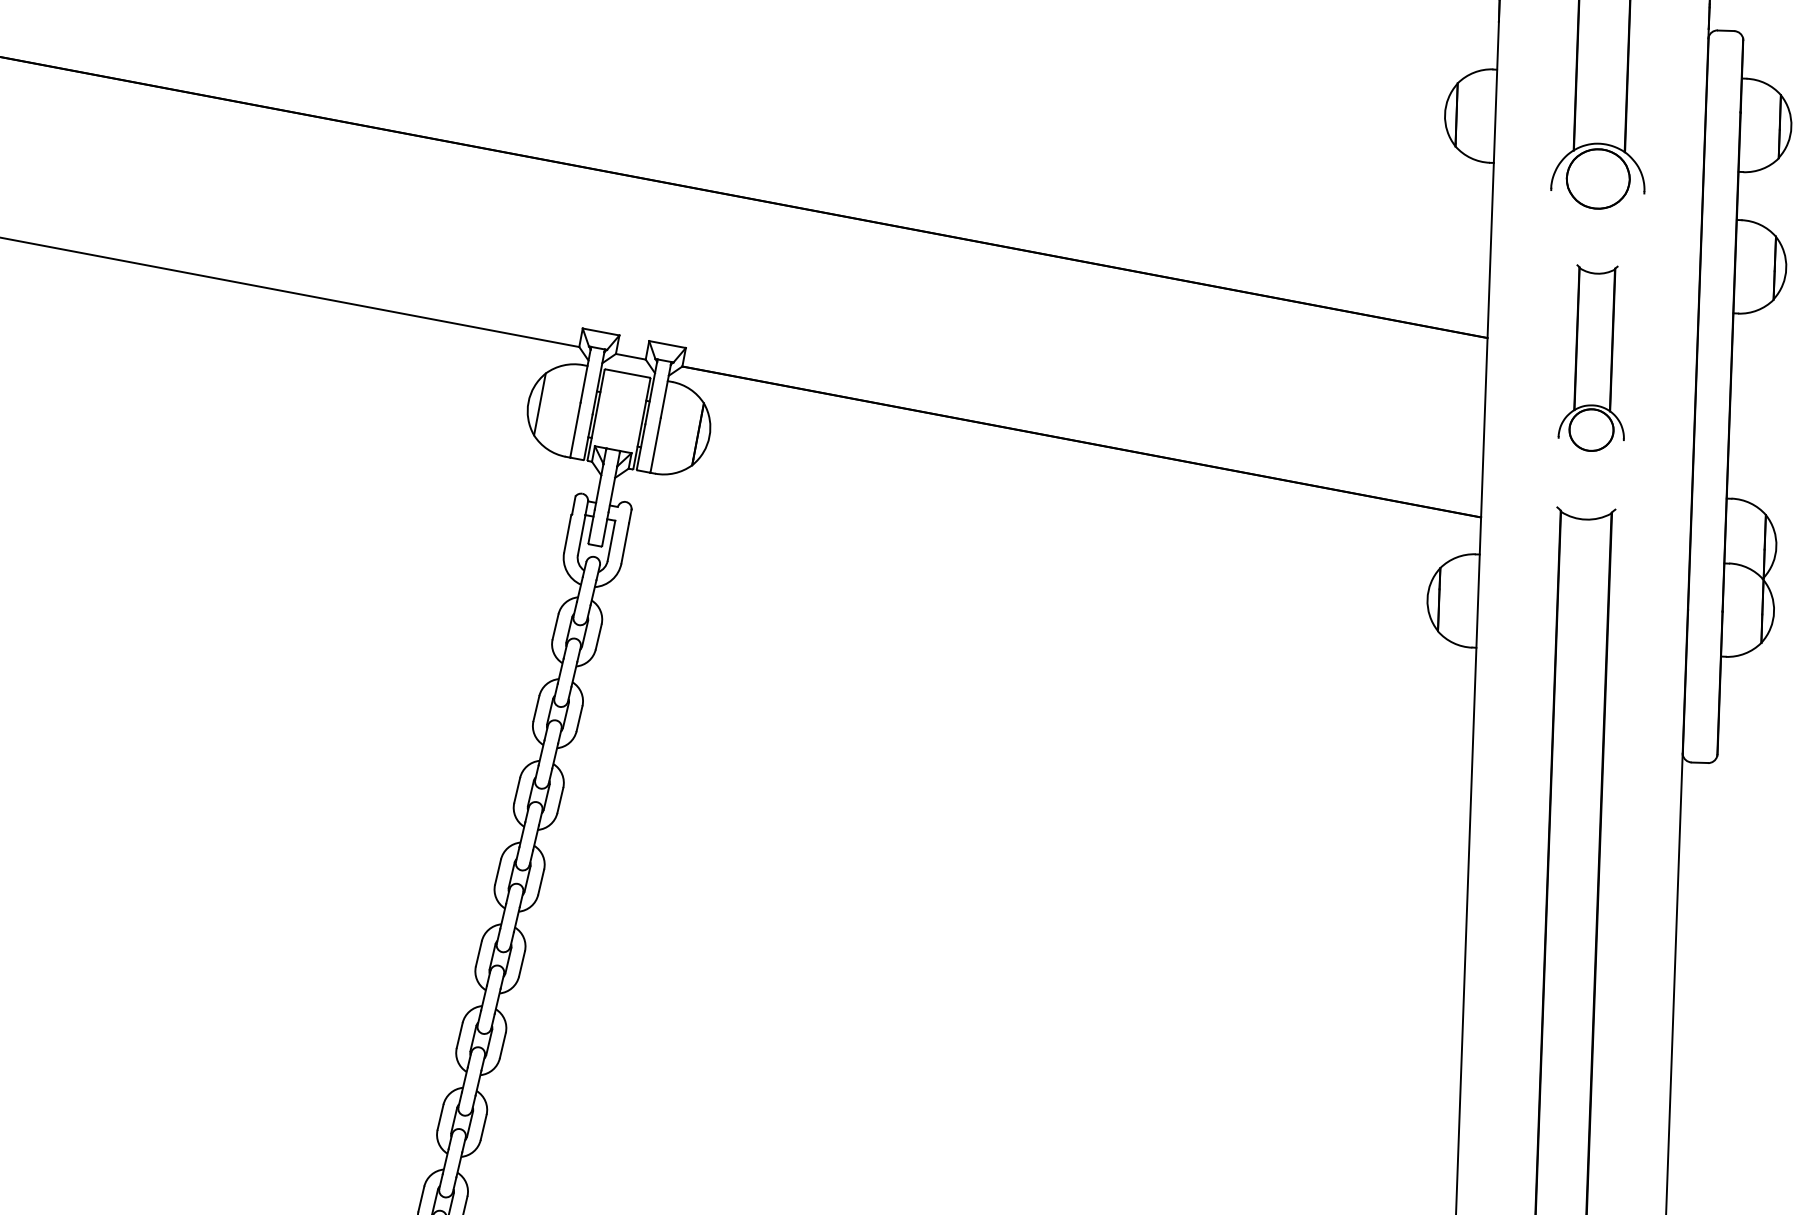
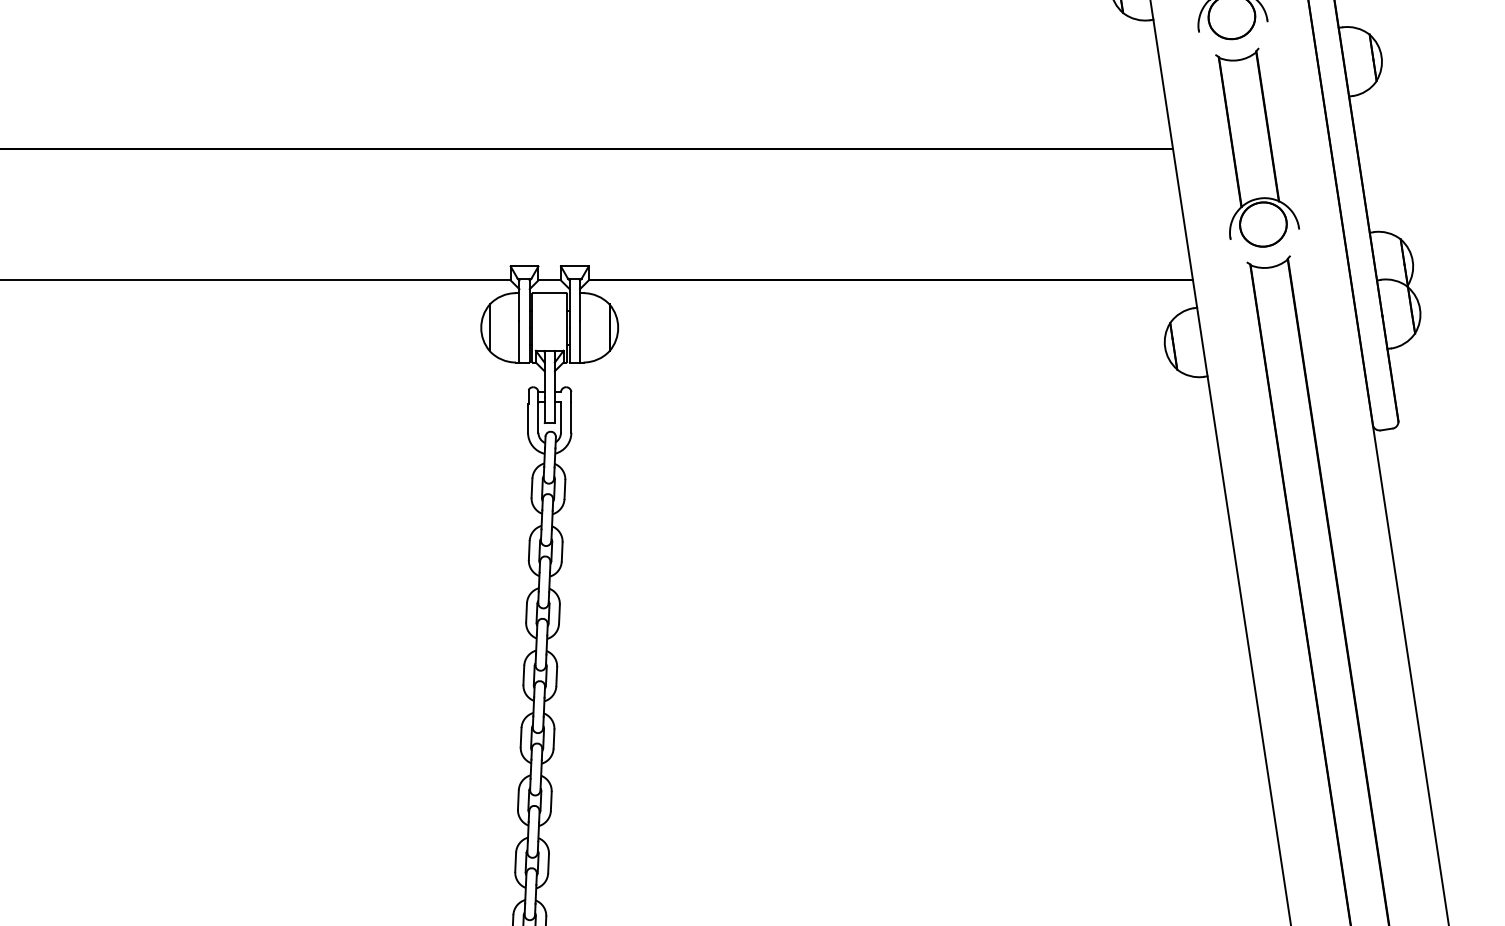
part: (1599, 357) -> (1257, 147), size x1.43

